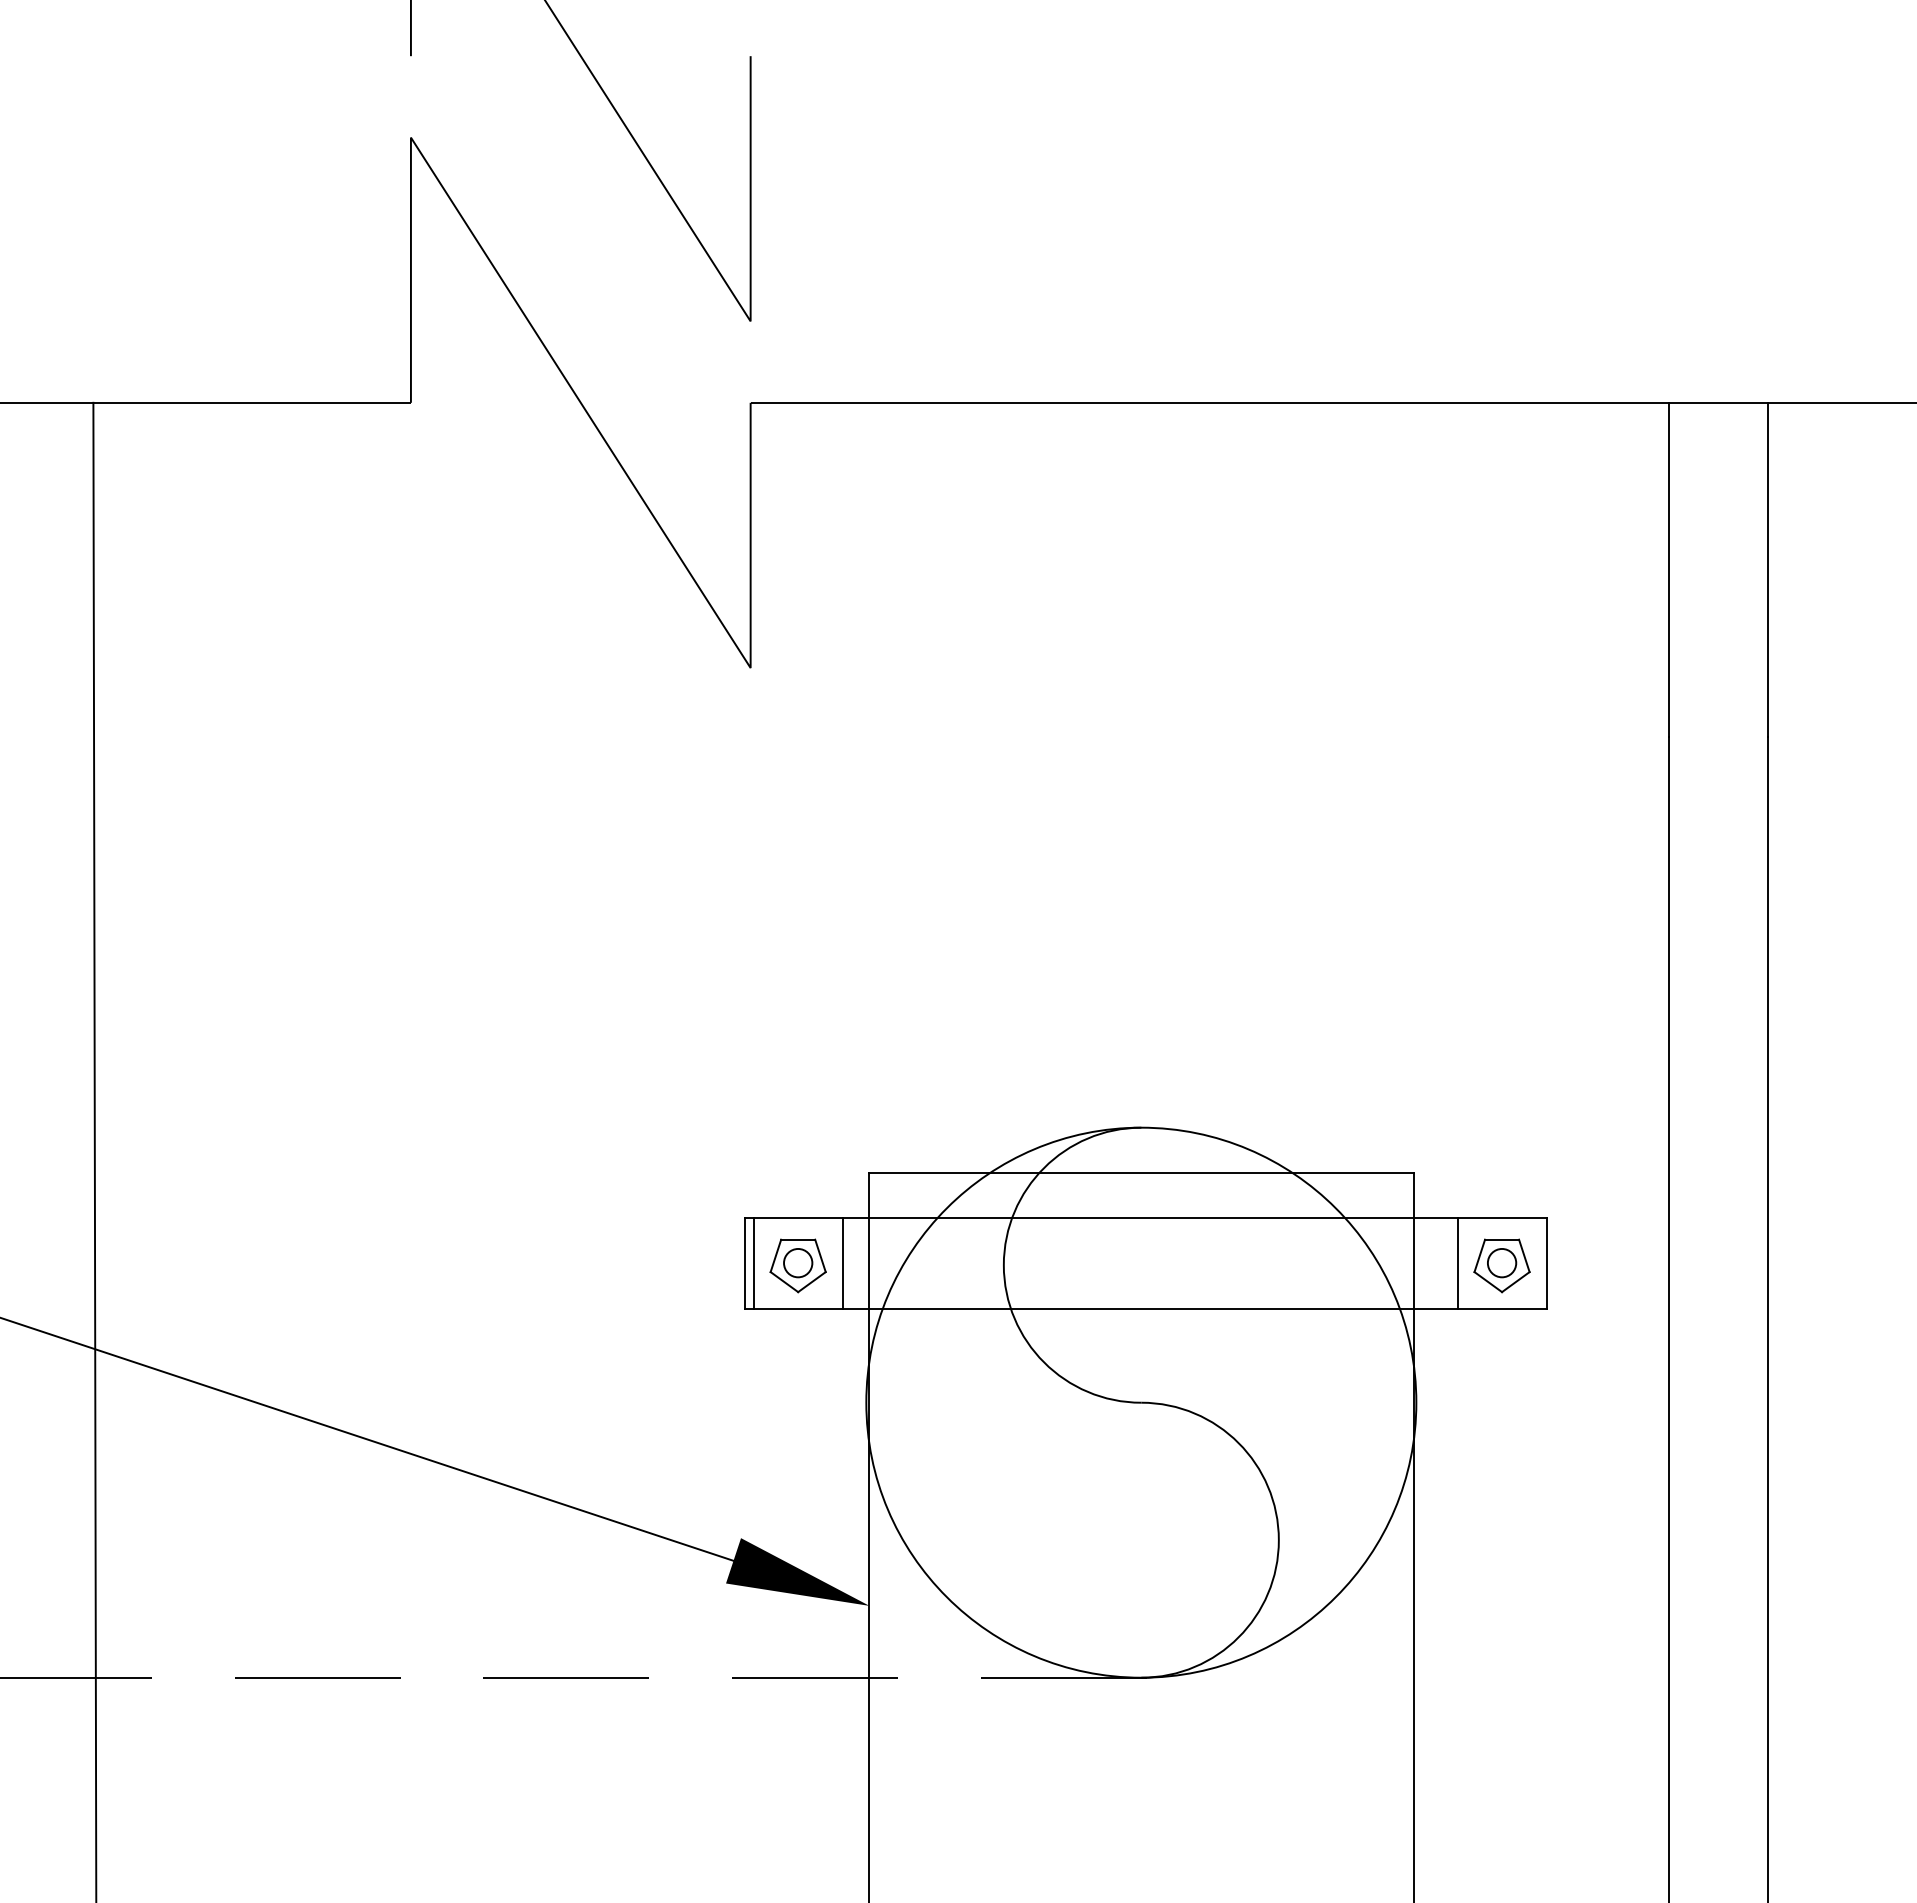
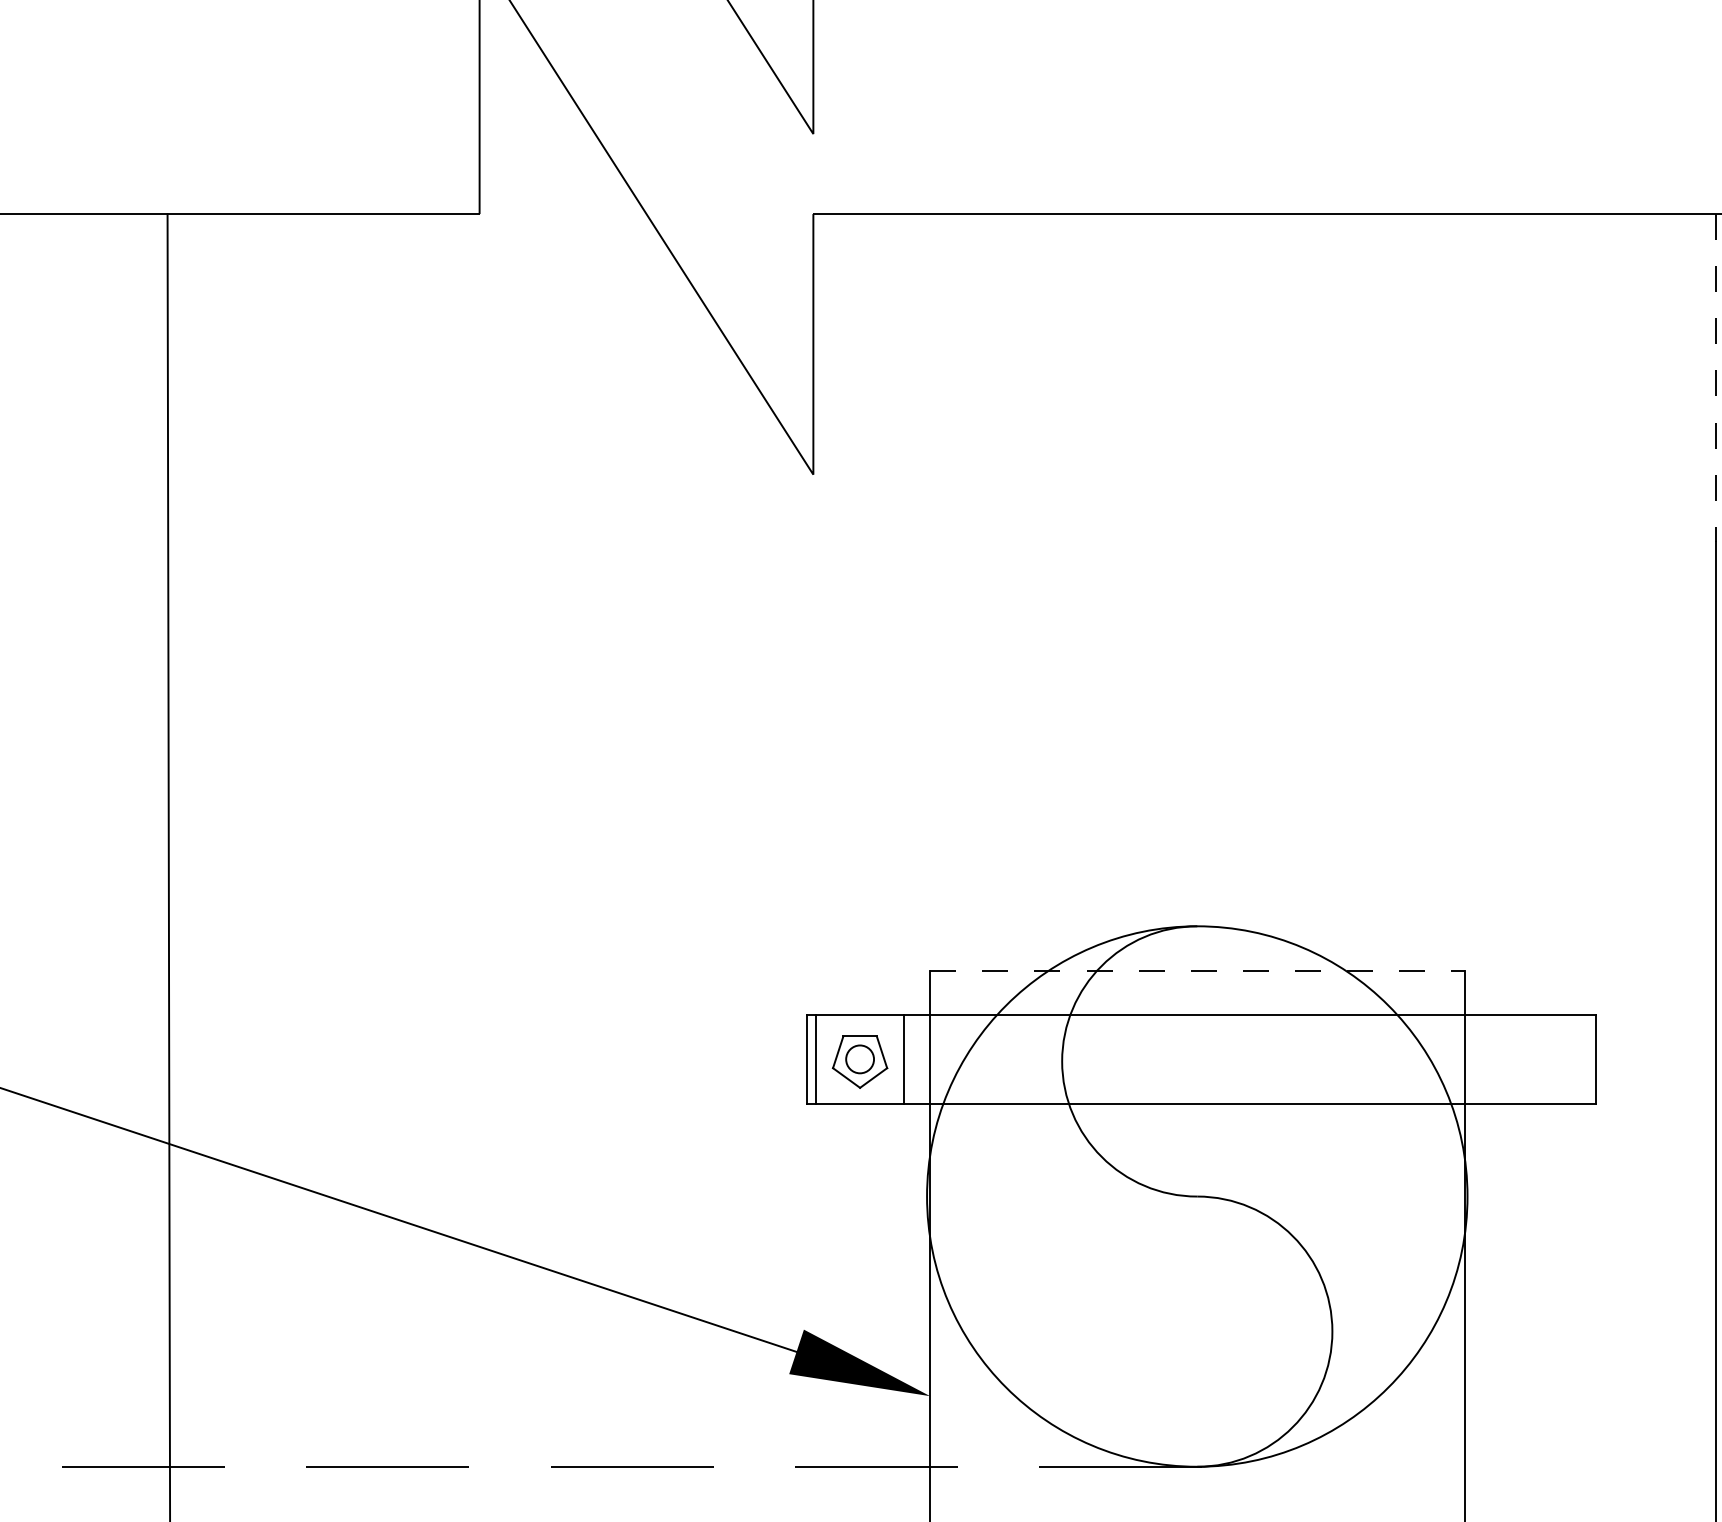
line: (1668, 569) -> (1715, 377), solid -> dashed
line: (1142, 1173) -> (1198, 971), solid -> dashed
line: (1457, 1262) -> (1507, 1058), removed
part: (1501, 1265) -> (1551, 1061), removed

